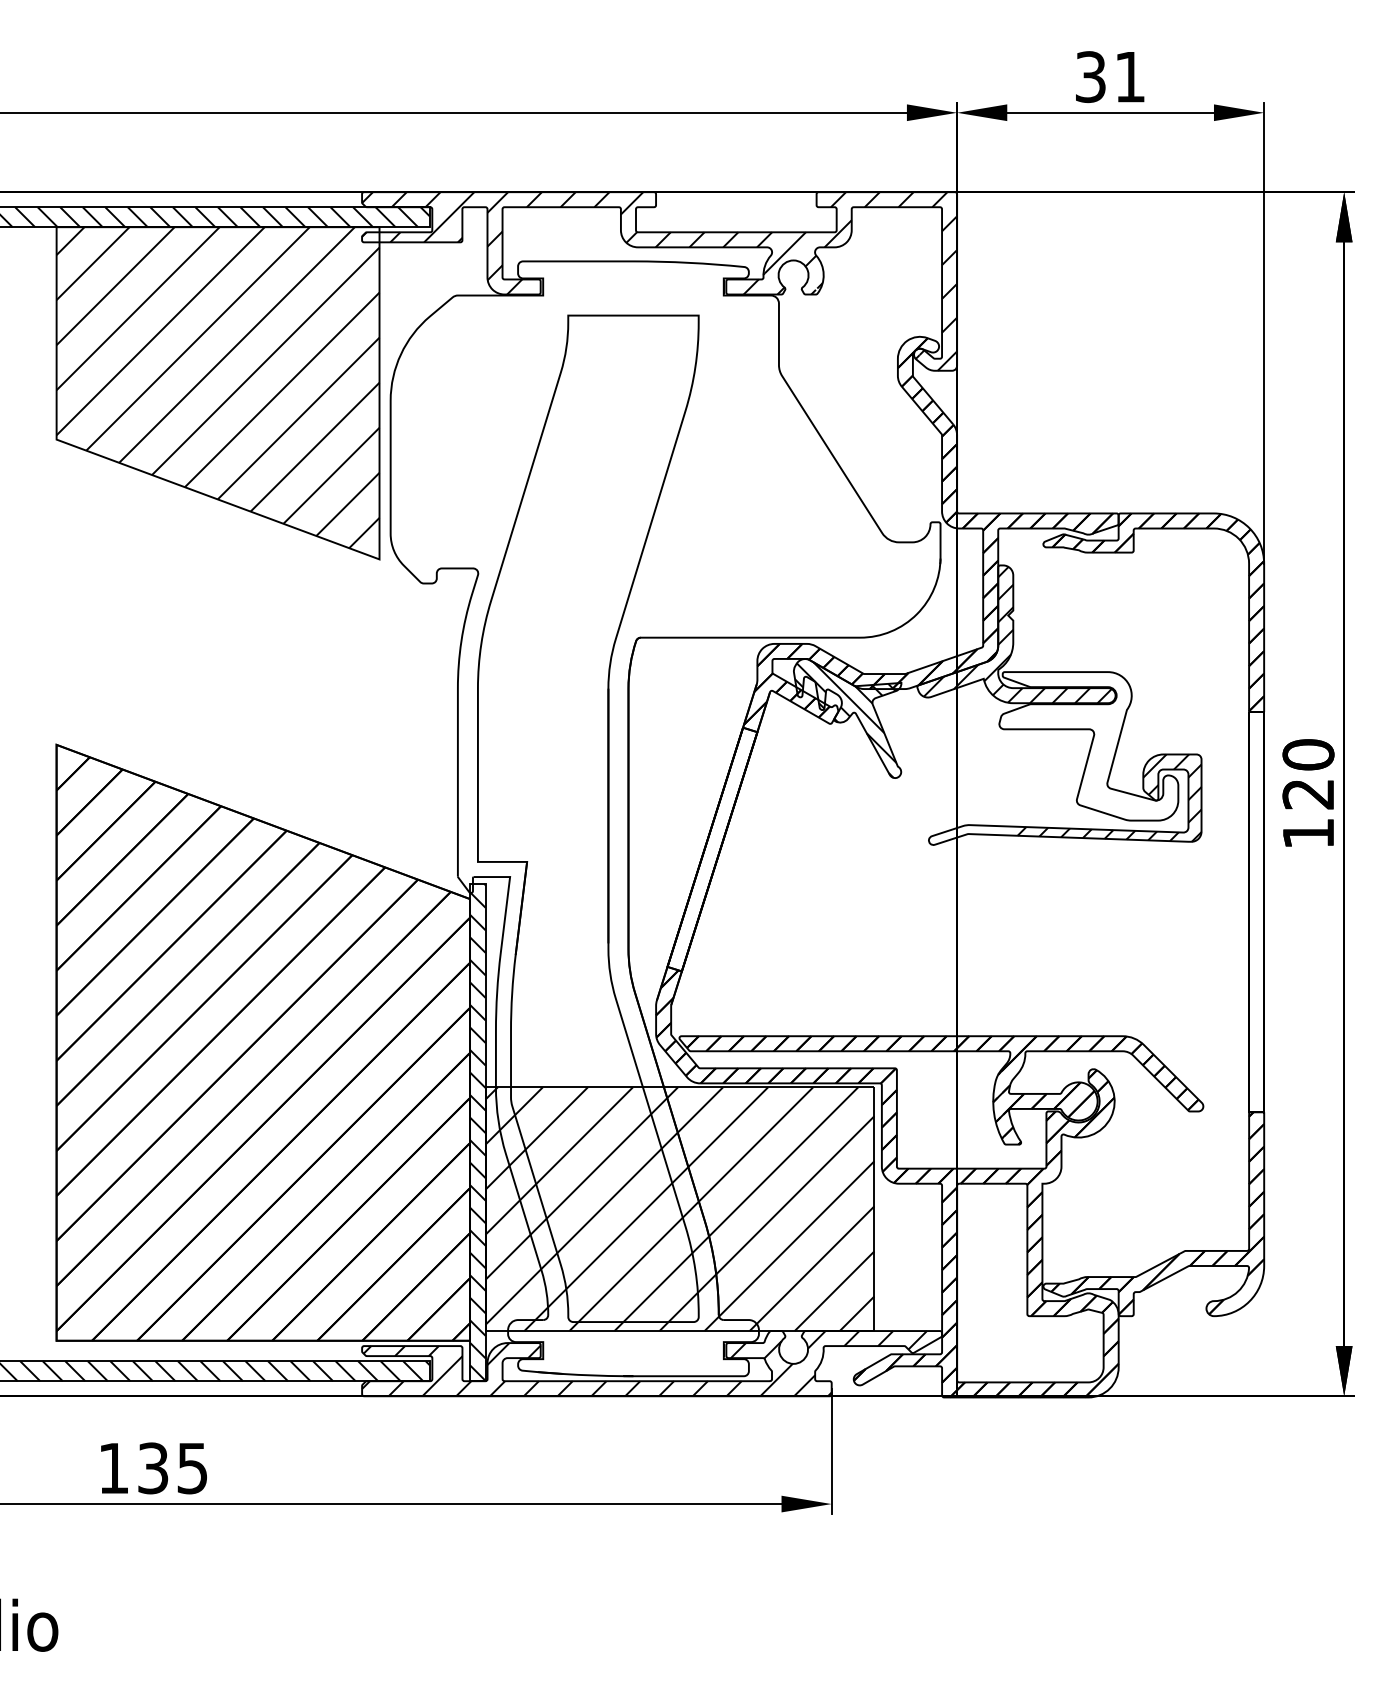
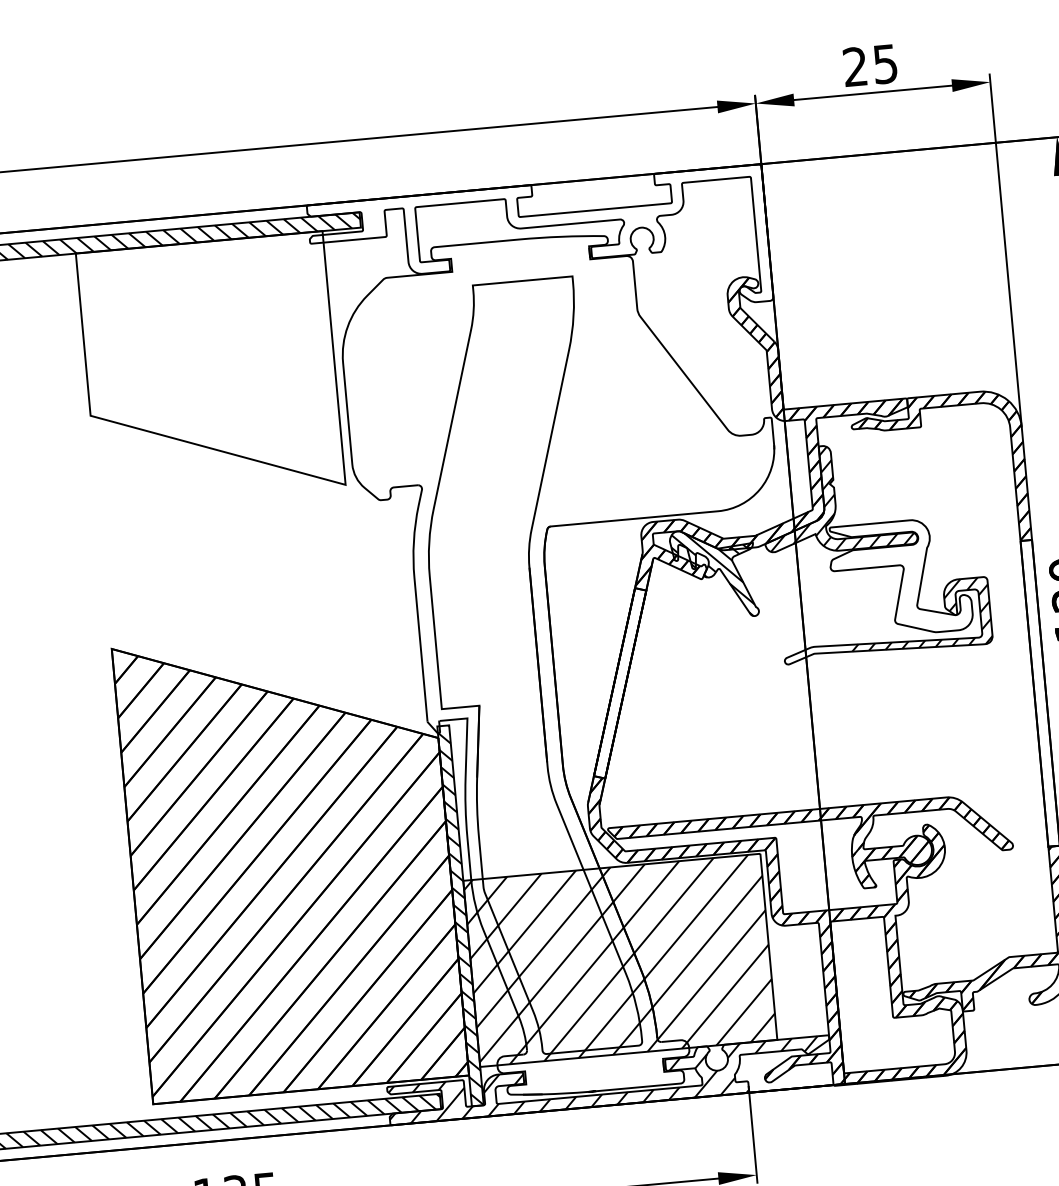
text: (1109, 77) -> (869, 65), 31 -> 25
hatch: (659, 281) -> (540, 253), removed
hatch: (217, 387) -> (209, 364), removed

